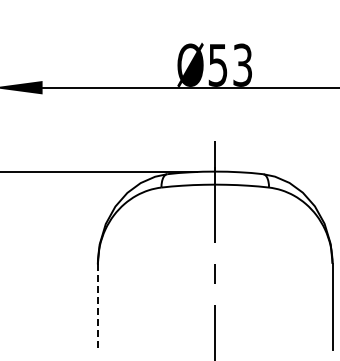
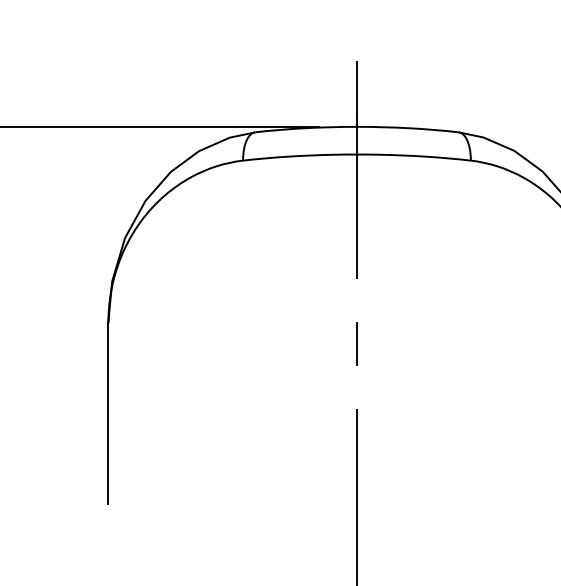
line: (97, 306) -> (107, 412), dashed -> solid

